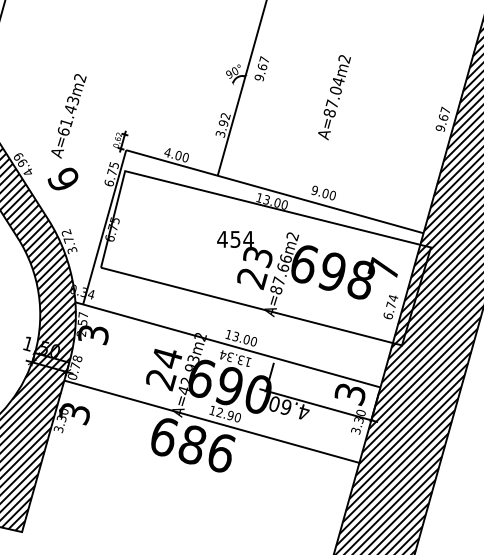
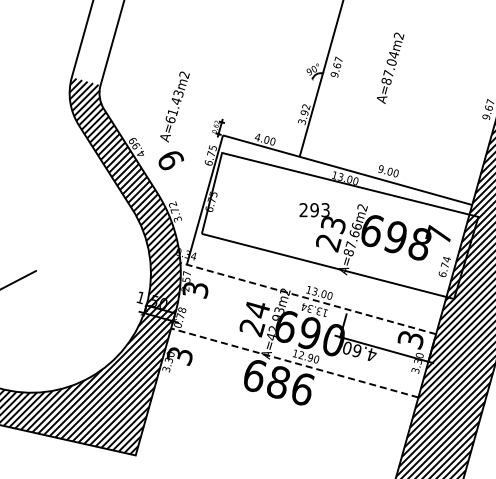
text: (334, 96) -> (390, 67), moved
text: (63, 180) -> (170, 160), 9 -> 6
text: (235, 239) -> (314, 210), 454 -> 293
line: (228, 344) -> (308, 298), solid -> dashed
line: (211, 421) -> (294, 362), solid -> dashed

